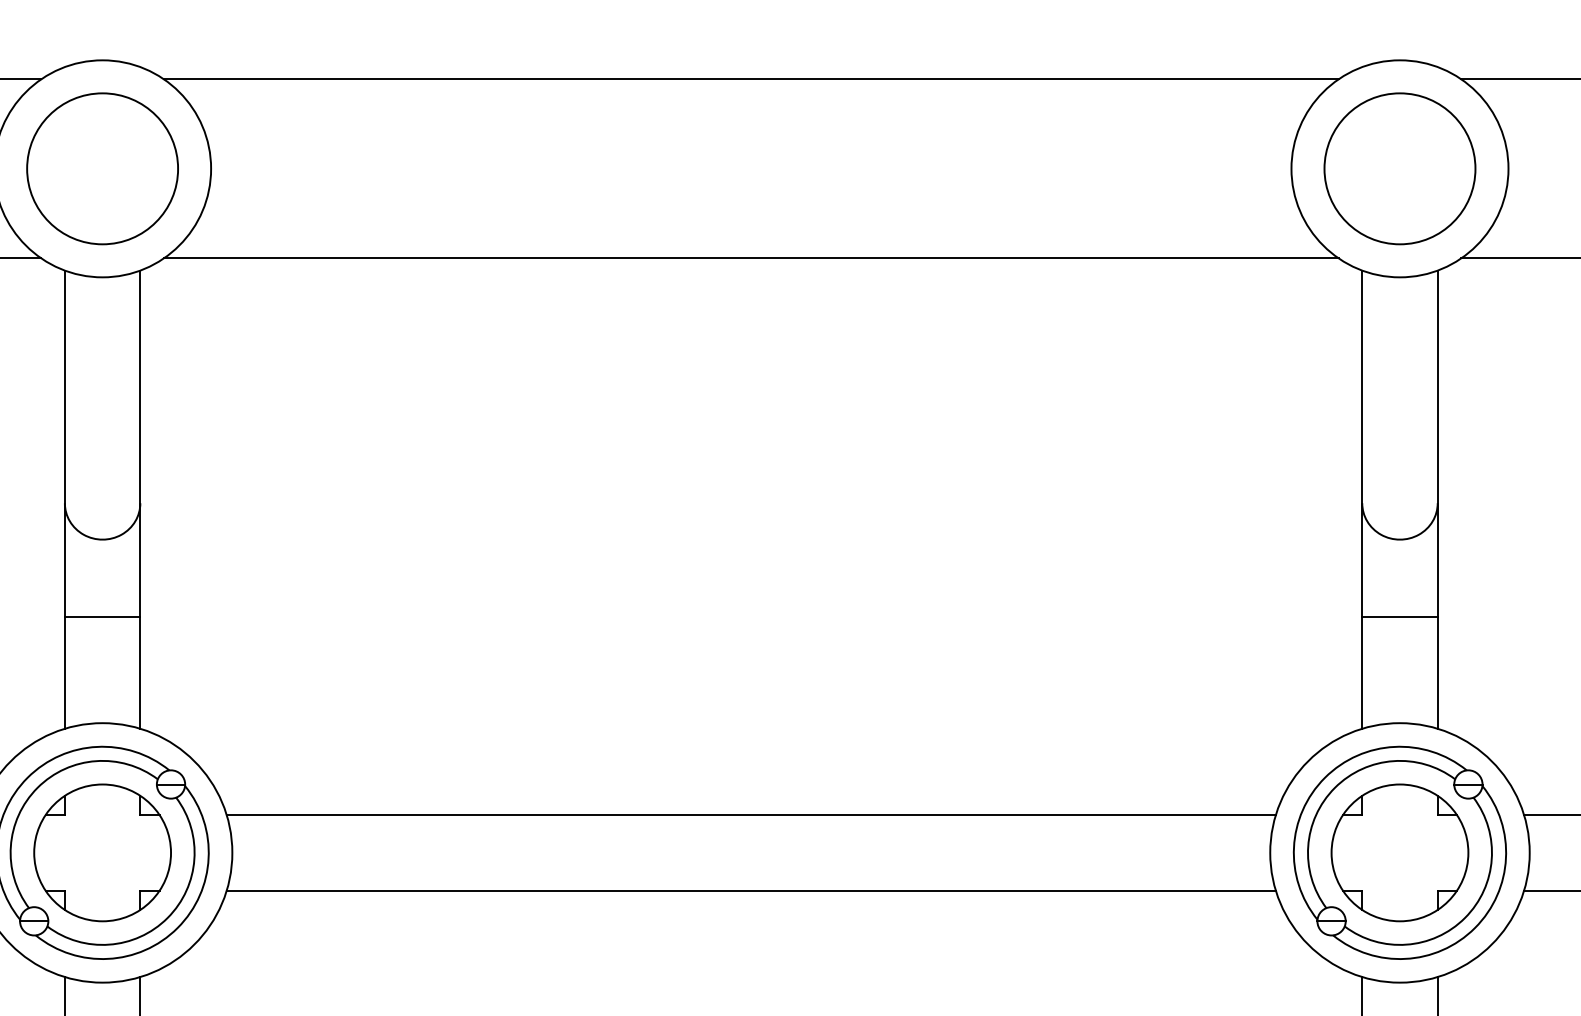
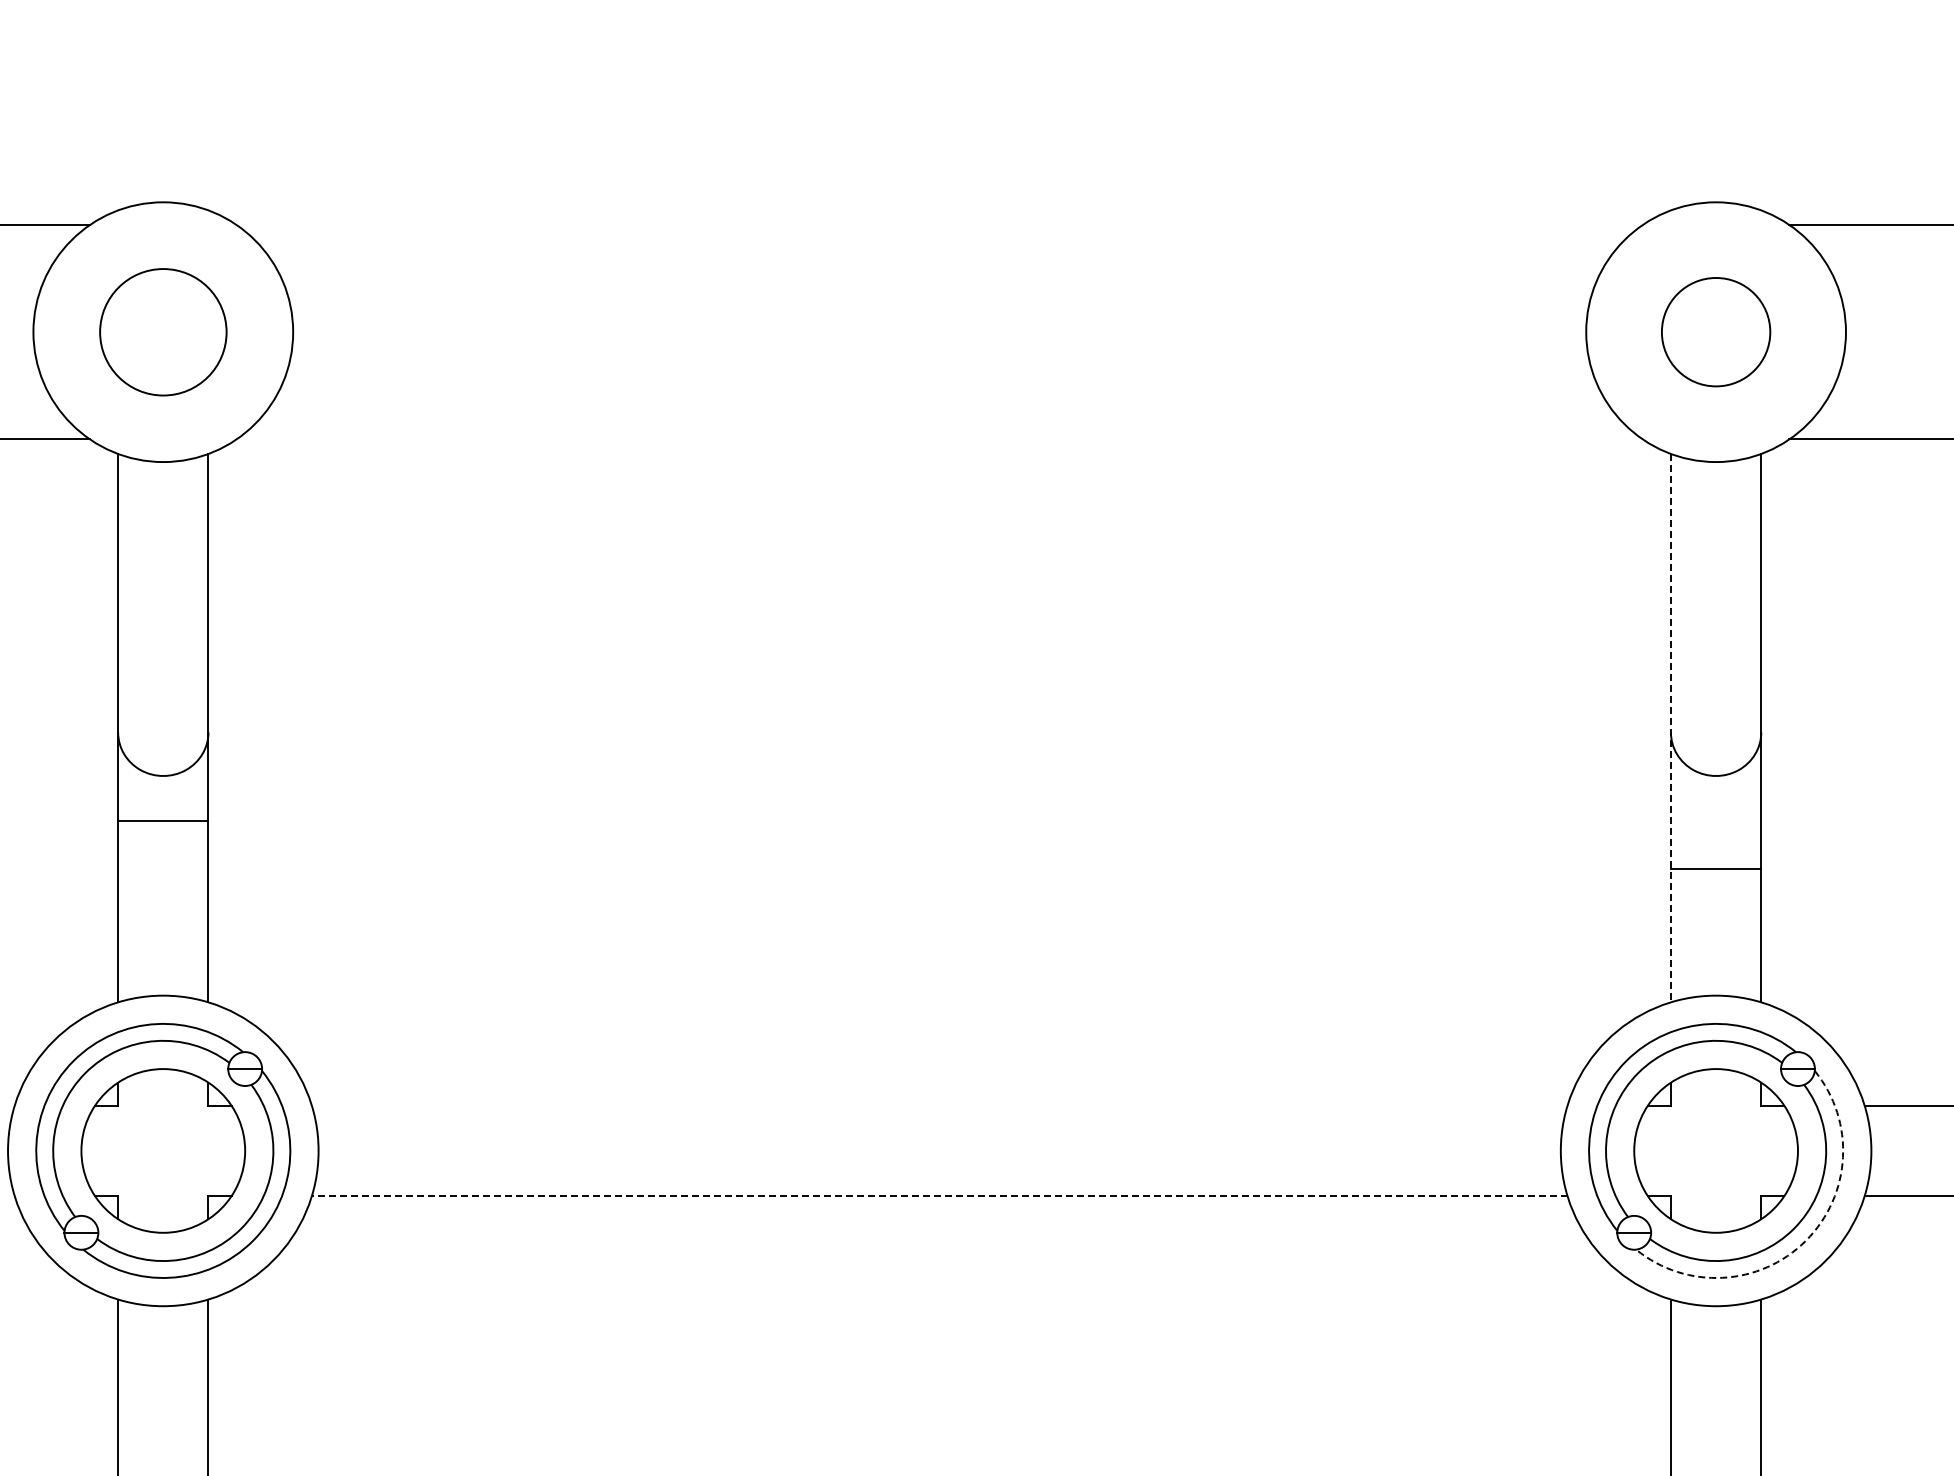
line: (751, 78) -> (939, 224), removed
circle: (1399, 168) -> (1715, 331), size x0.6
circle: (102, 169) -> (163, 332), size x0.7
line: (751, 258) -> (939, 439), removed
line: (1361, 499) -> (1670, 728), solid -> dashed
line: (102, 616) -> (163, 820), moved
line: (751, 814) -> (939, 1105), removed
line: (751, 890) -> (939, 1196), solid -> dashed
arc: (1474, 927) -> (1805, 1240), solid -> dashed

